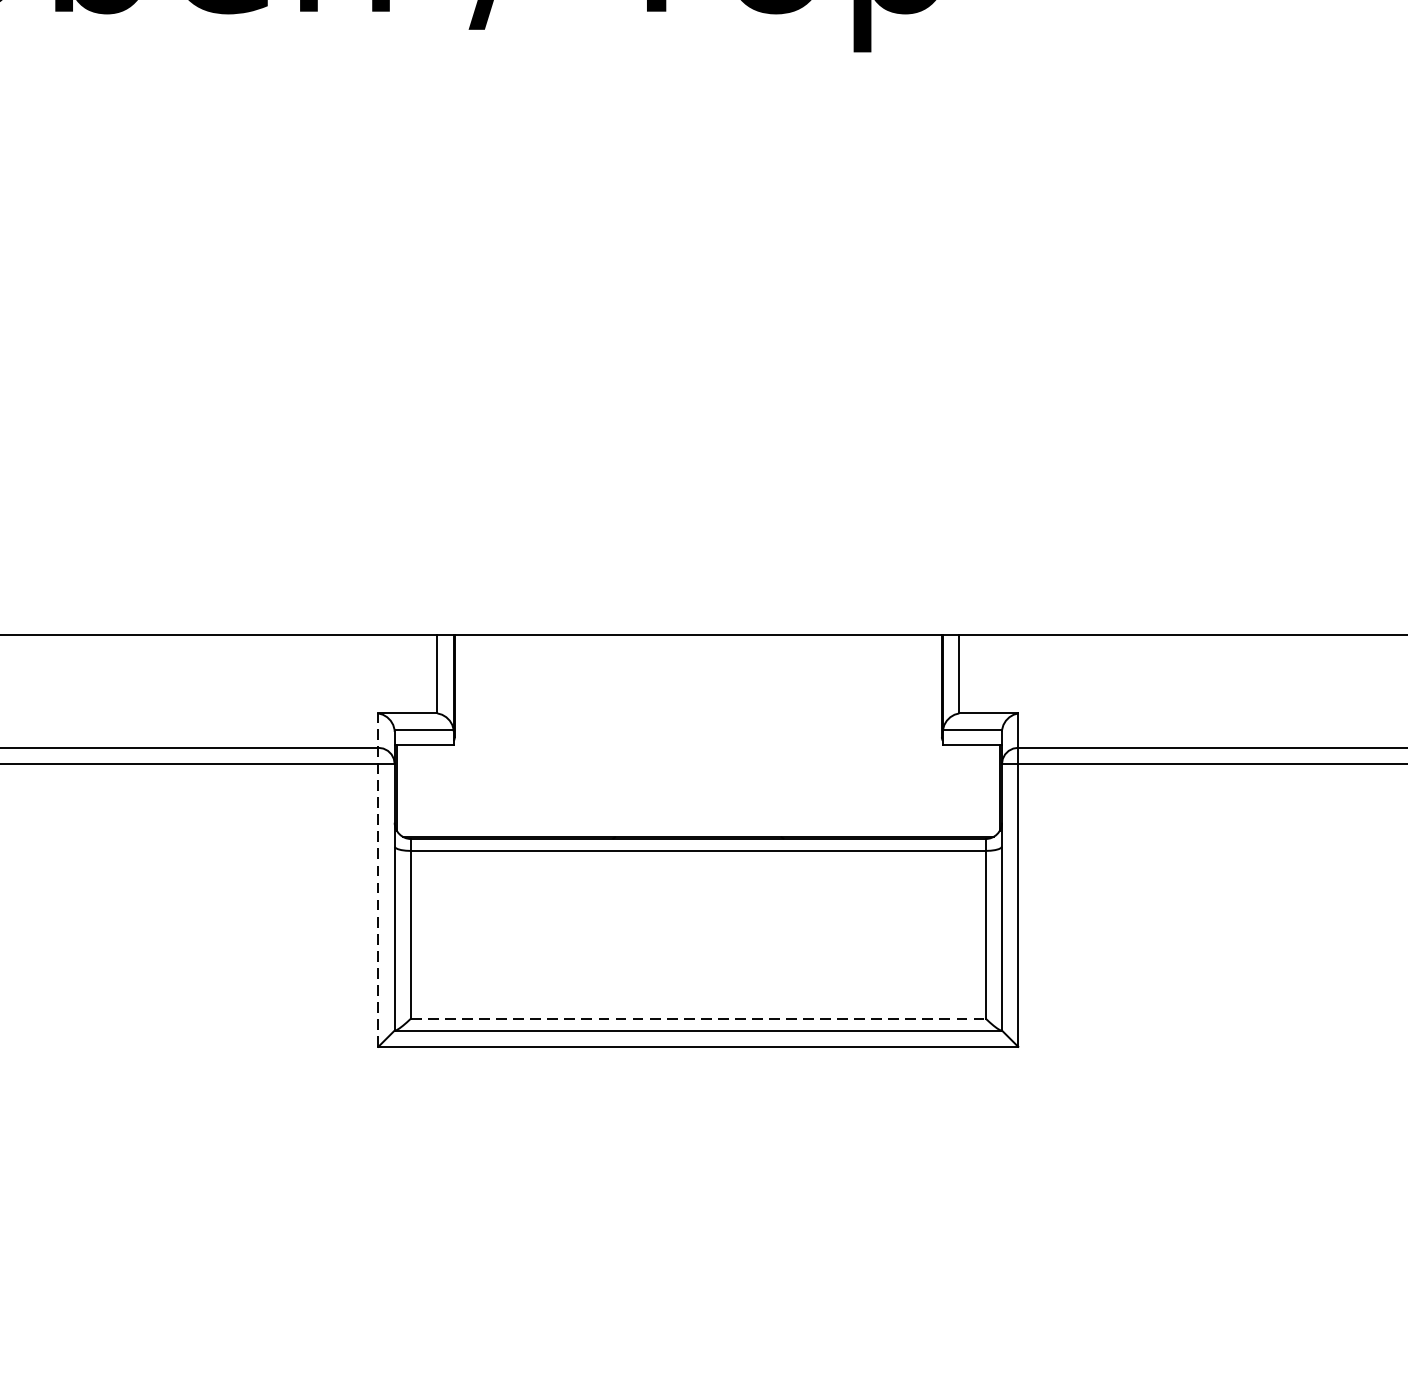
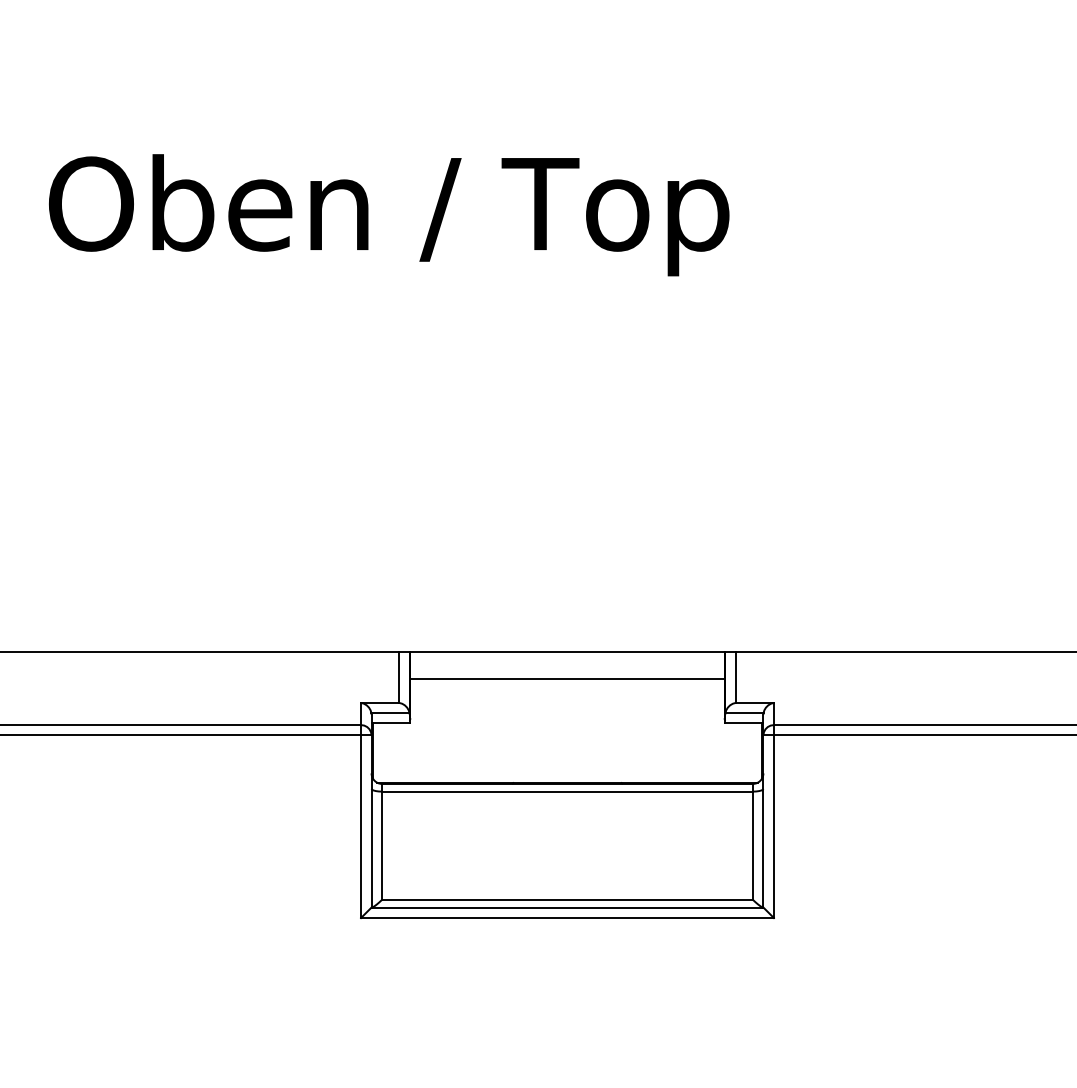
line: (698, 675) -> (567, 678), added
line: (379, 880) -> (361, 810), dashed -> solid
line: (698, 1018) -> (567, 899), dashed -> solid

